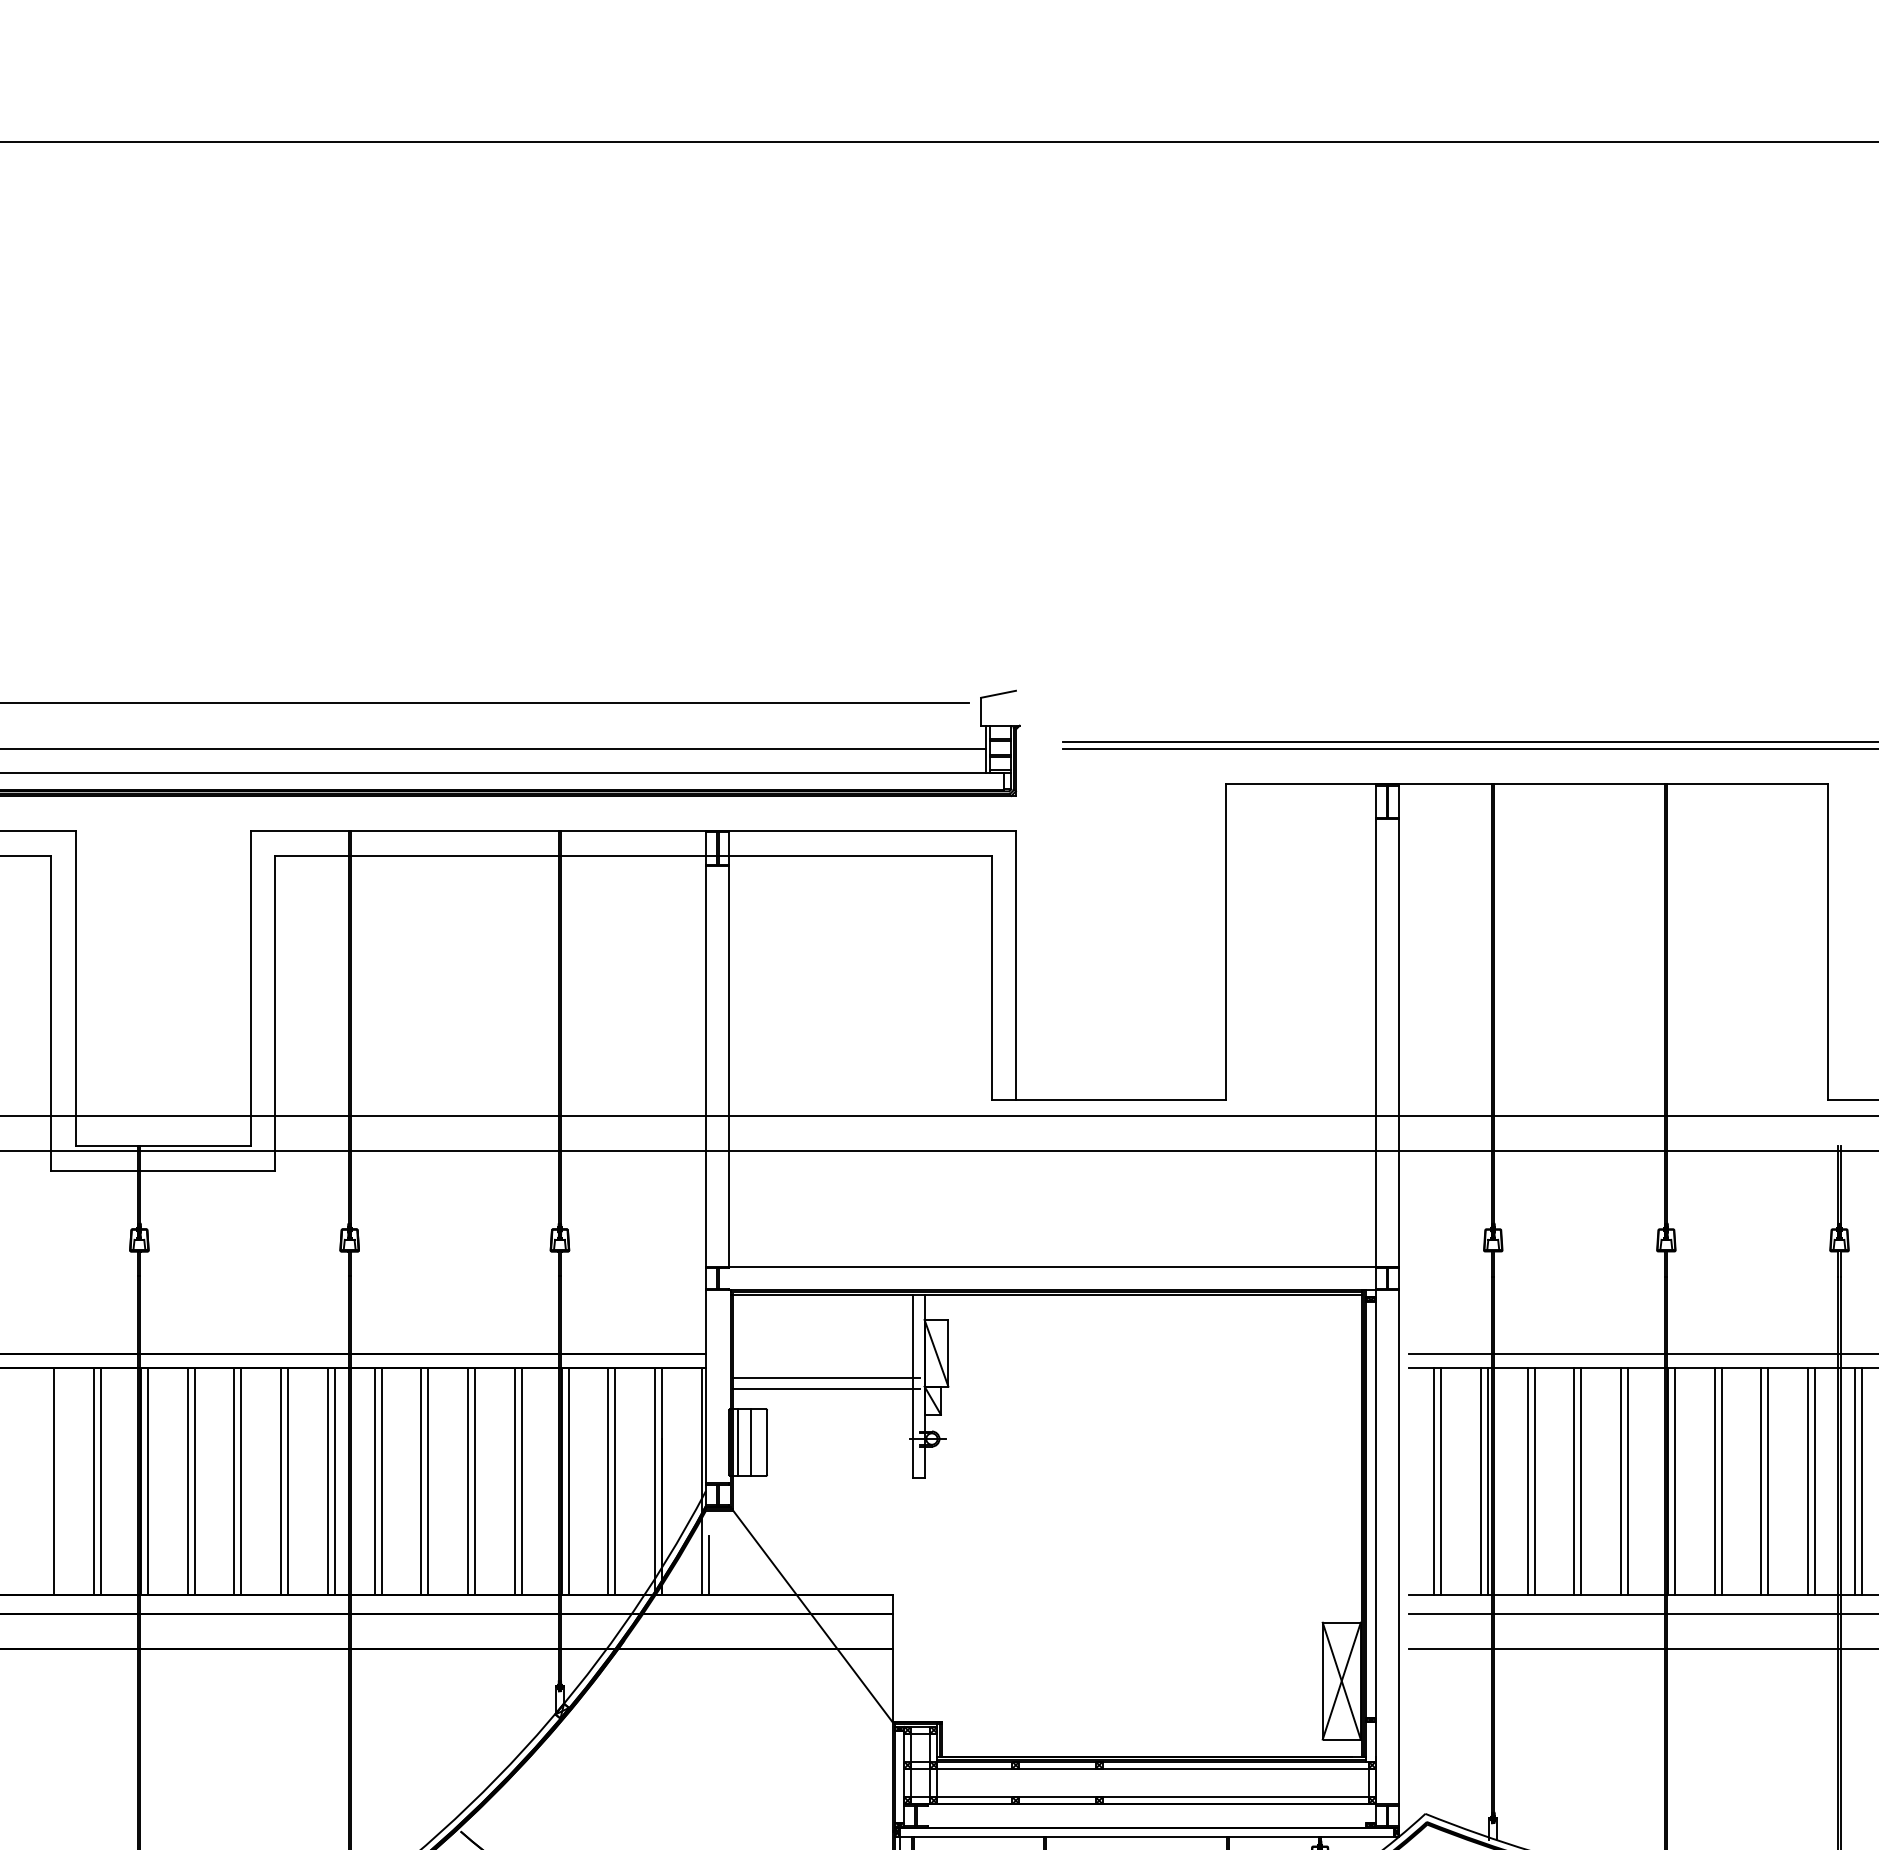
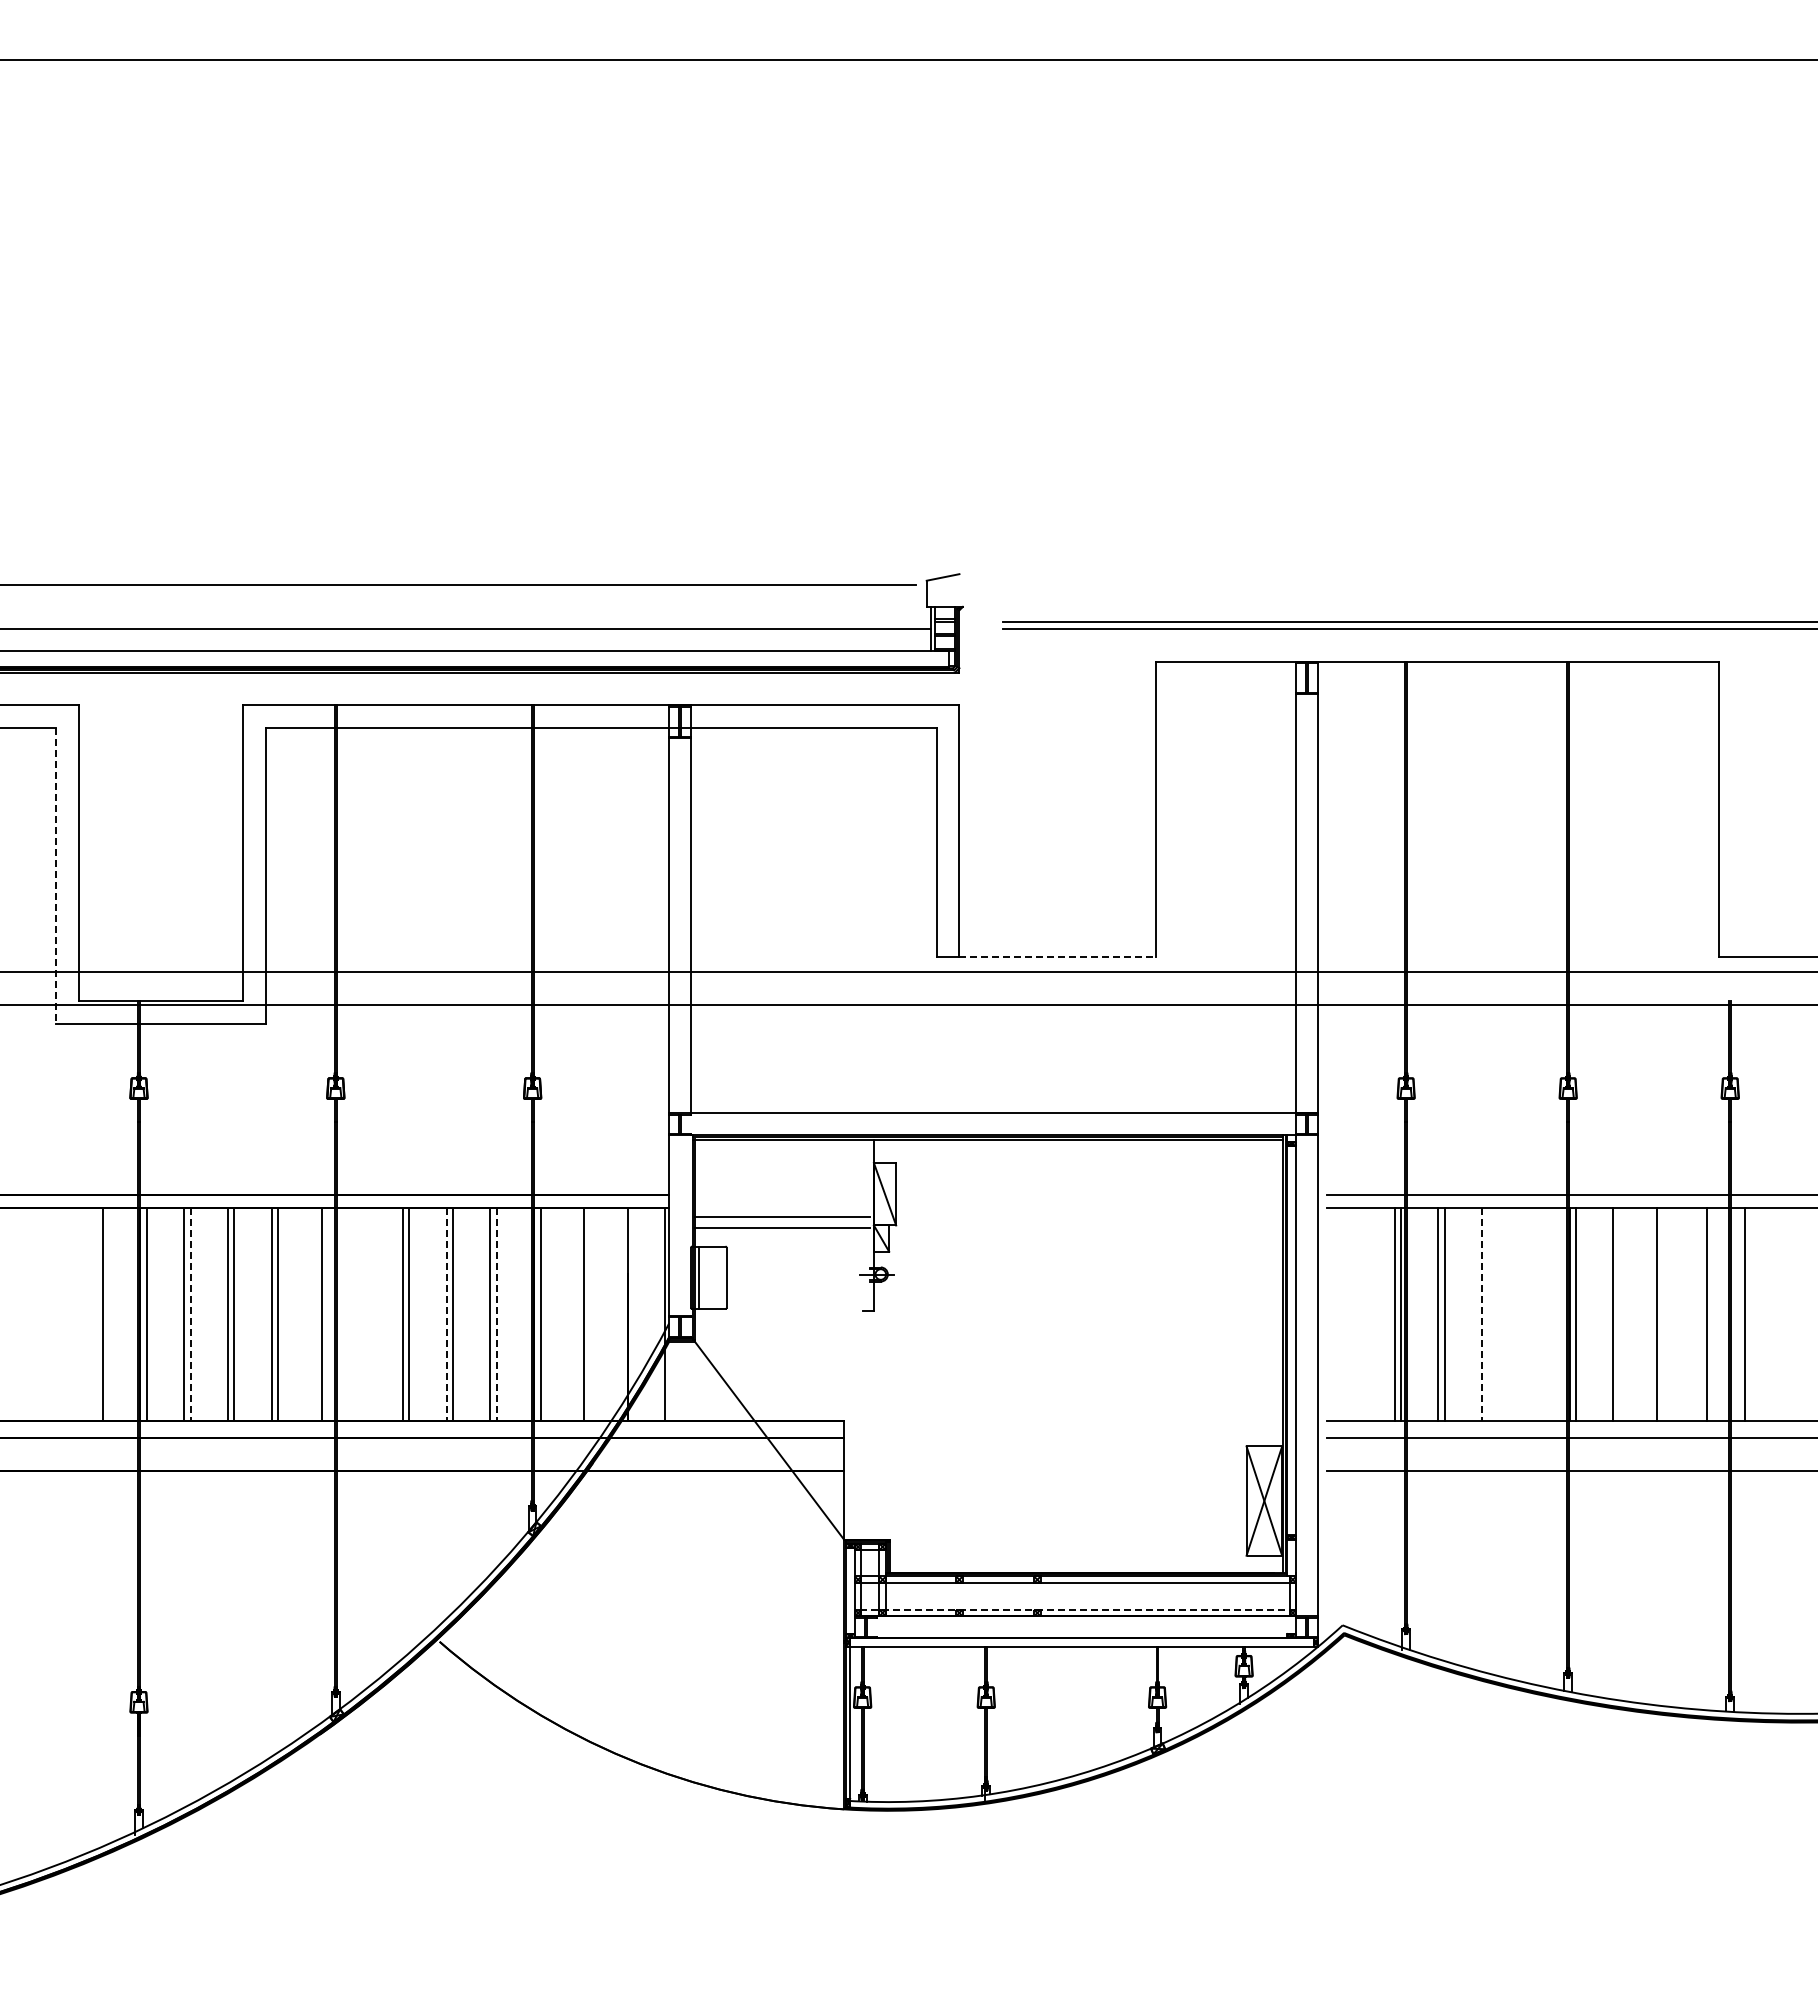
line: (51, 1012) -> (56, 875), solid -> dashed
line: (1121, 1099) -> (1058, 956), solid -> dashed
line: (912, 1385) -> (862, 1224), removed
line: (751, 1442) -> (711, 1277), removed
line: (54, 1481) -> (59, 1314), removed
line: (94, 1481) -> (96, 1314), removed
line: (194, 1481) -> (190, 1314), solid -> dashed
line: (327, 1481) -> (315, 1314), removed
line: (375, 1481) -> (359, 1314), removed
line: (381, 1481) -> (365, 1314), removed
line: (467, 1481) -> (446, 1314), solid -> dashed
line: (521, 1481) -> (496, 1314), solid -> dashed
line: (607, 1481) -> (577, 1314), removed
line: (654, 1481) -> (621, 1314), removed
line: (1433, 1481) -> (1350, 1314), removed
line: (1441, 1481) -> (1357, 1314), removed
line: (1574, 1481) -> (1482, 1314), solid -> dashed
line: (1581, 1481) -> (1488, 1314), removed
line: (1620, 1481) -> (1525, 1314), removed
line: (1628, 1481) -> (1532, 1314), removed
line: (1721, 1481) -> (1619, 1314), removed
line: (1768, 1481) -> (1663, 1314), removed
line: (1807, 1481) -> (1700, 1314), removed
line: (1862, 1481) -> (1751, 1314), removed
line: (708, 1565) -> (671, 1392), removed
line: (1139, 1796) -> (1075, 1609), solid -> dashed

